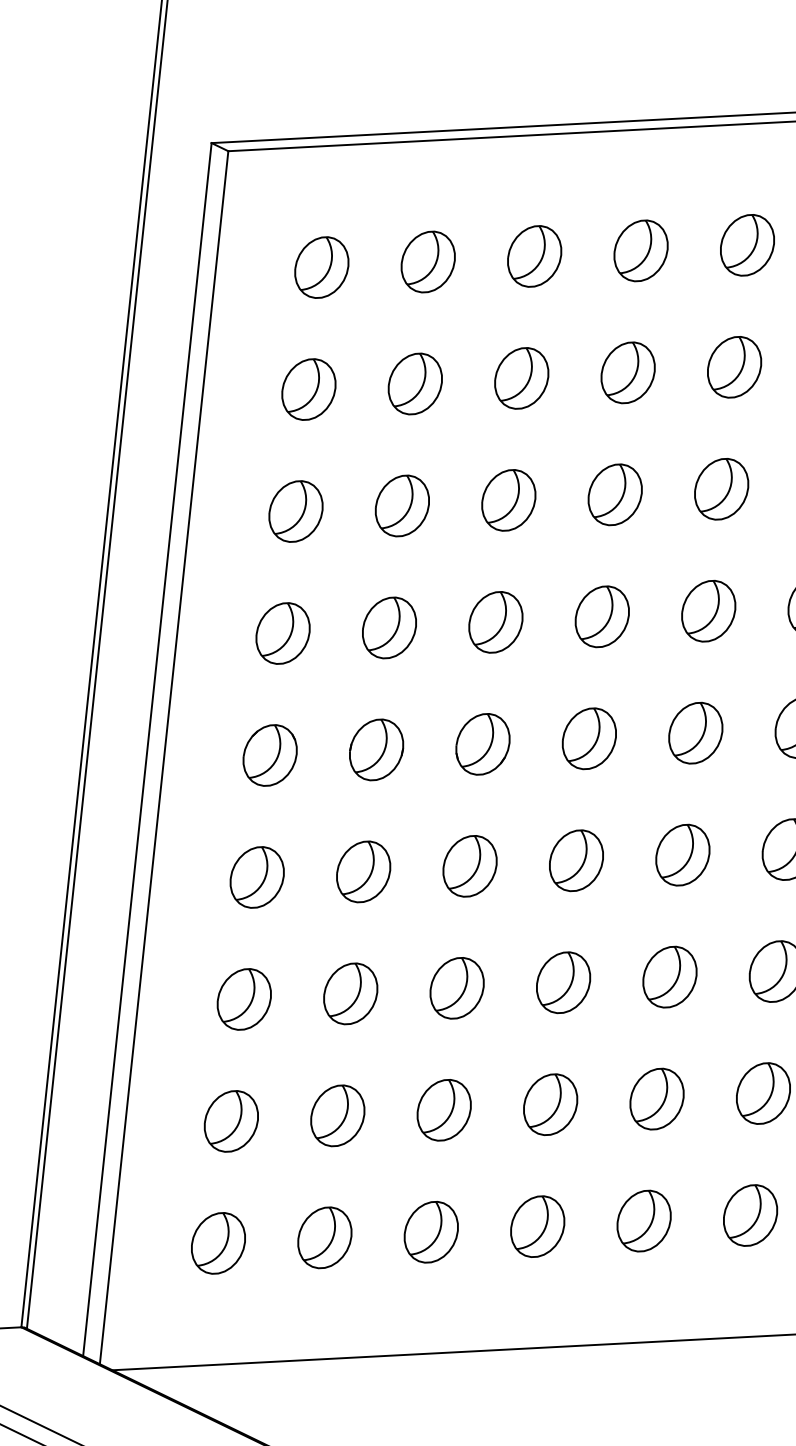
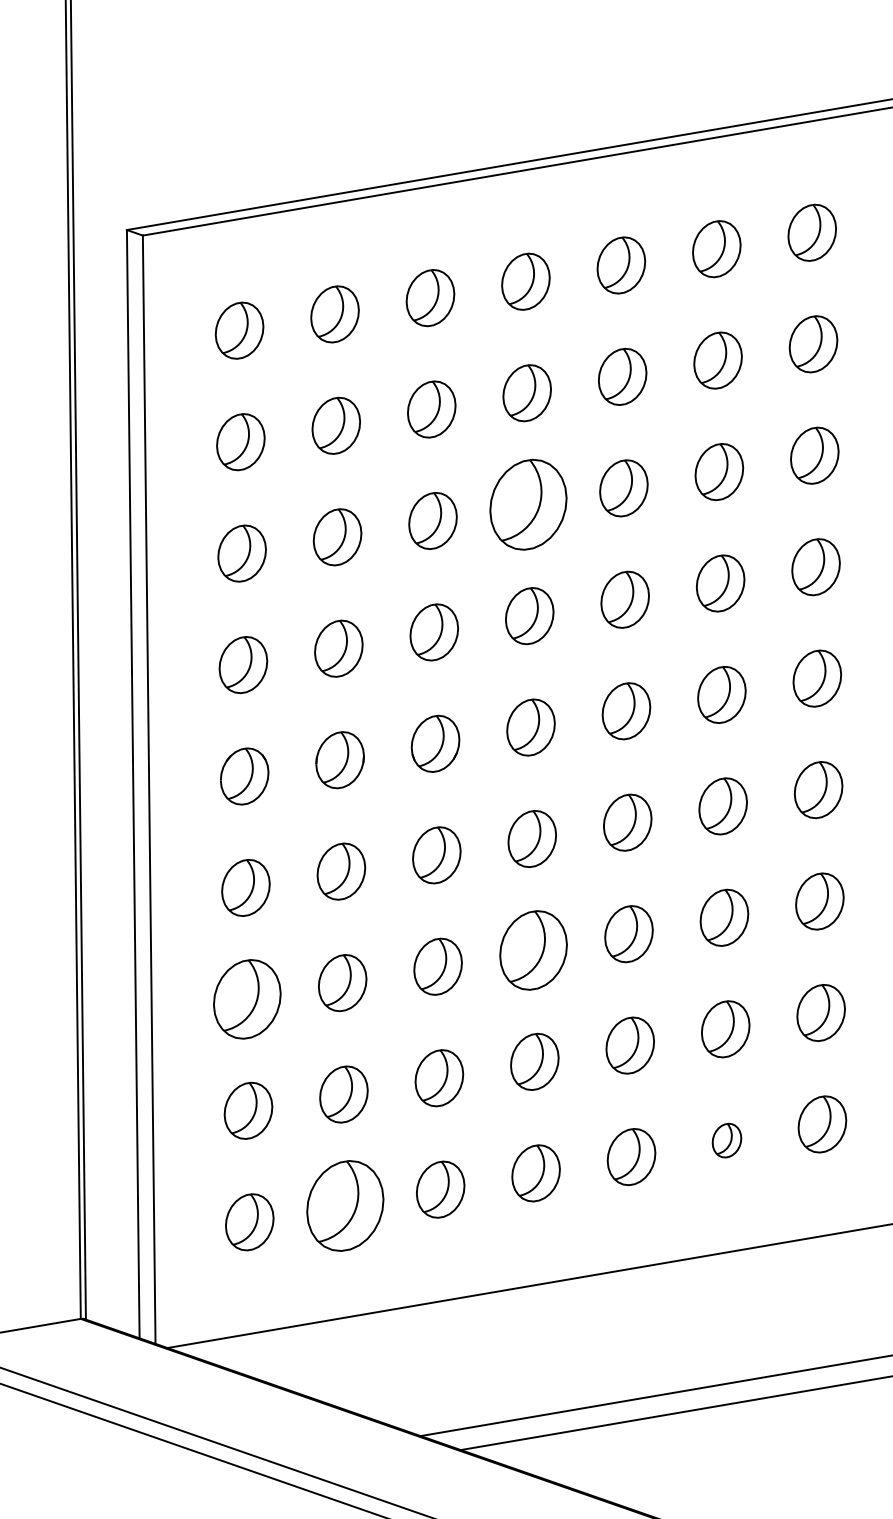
part: (615, 494) -> (528, 504), size x1.6
part: (563, 982) -> (533, 950), size x1.4
part: (243, 999) -> (246, 999), size x1.4
part: (750, 1215) -> (726, 1140), size x0.6
part: (324, 1237) -> (344, 1205), size x1.6

